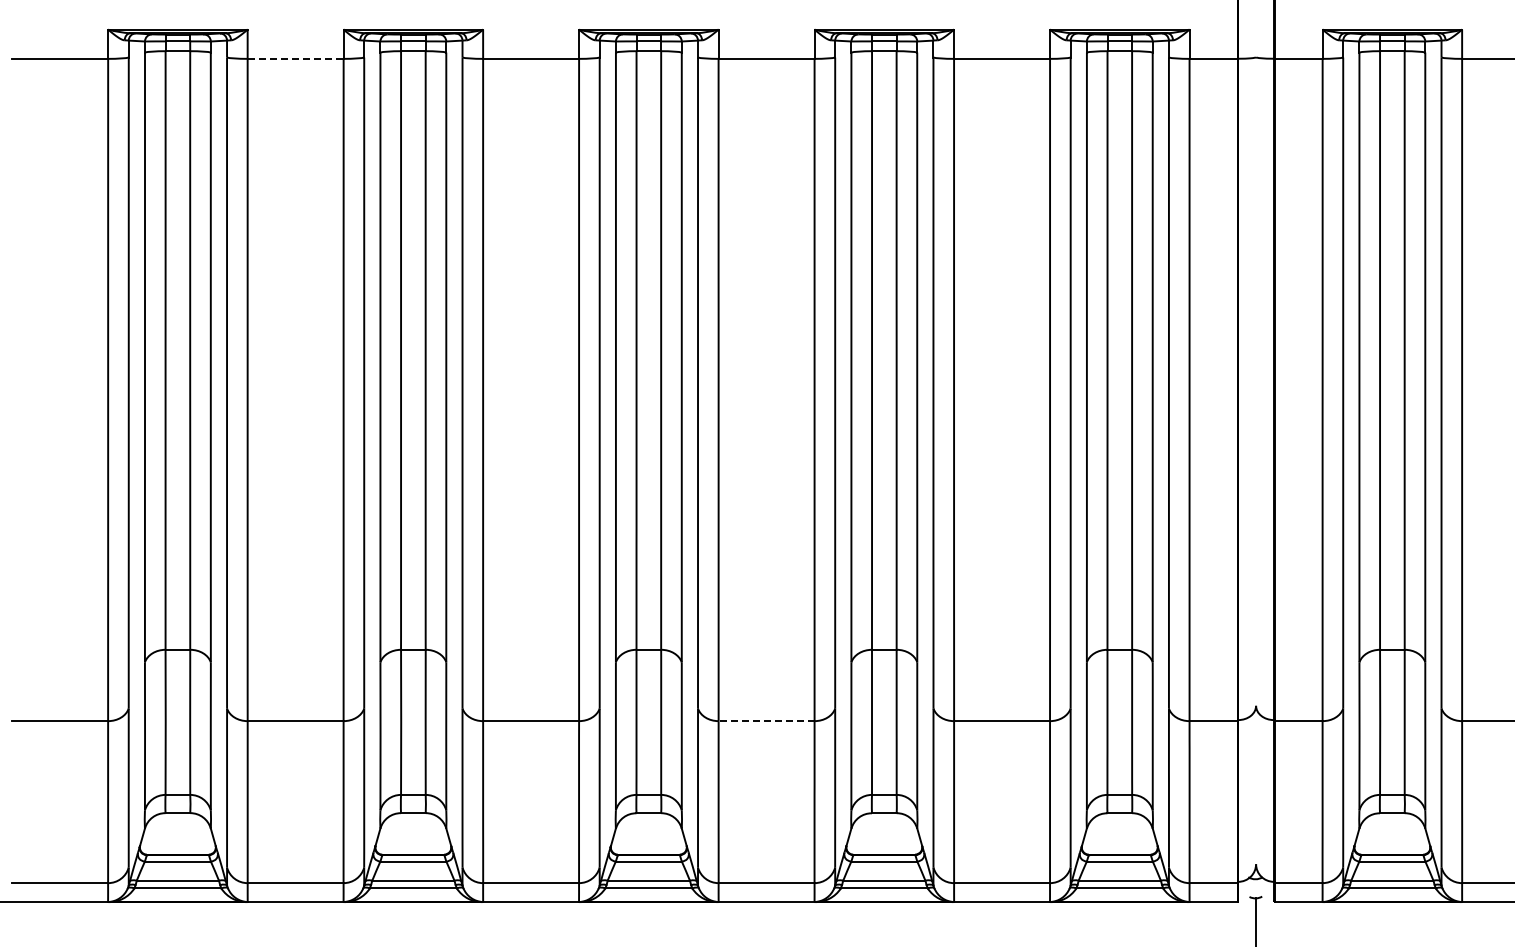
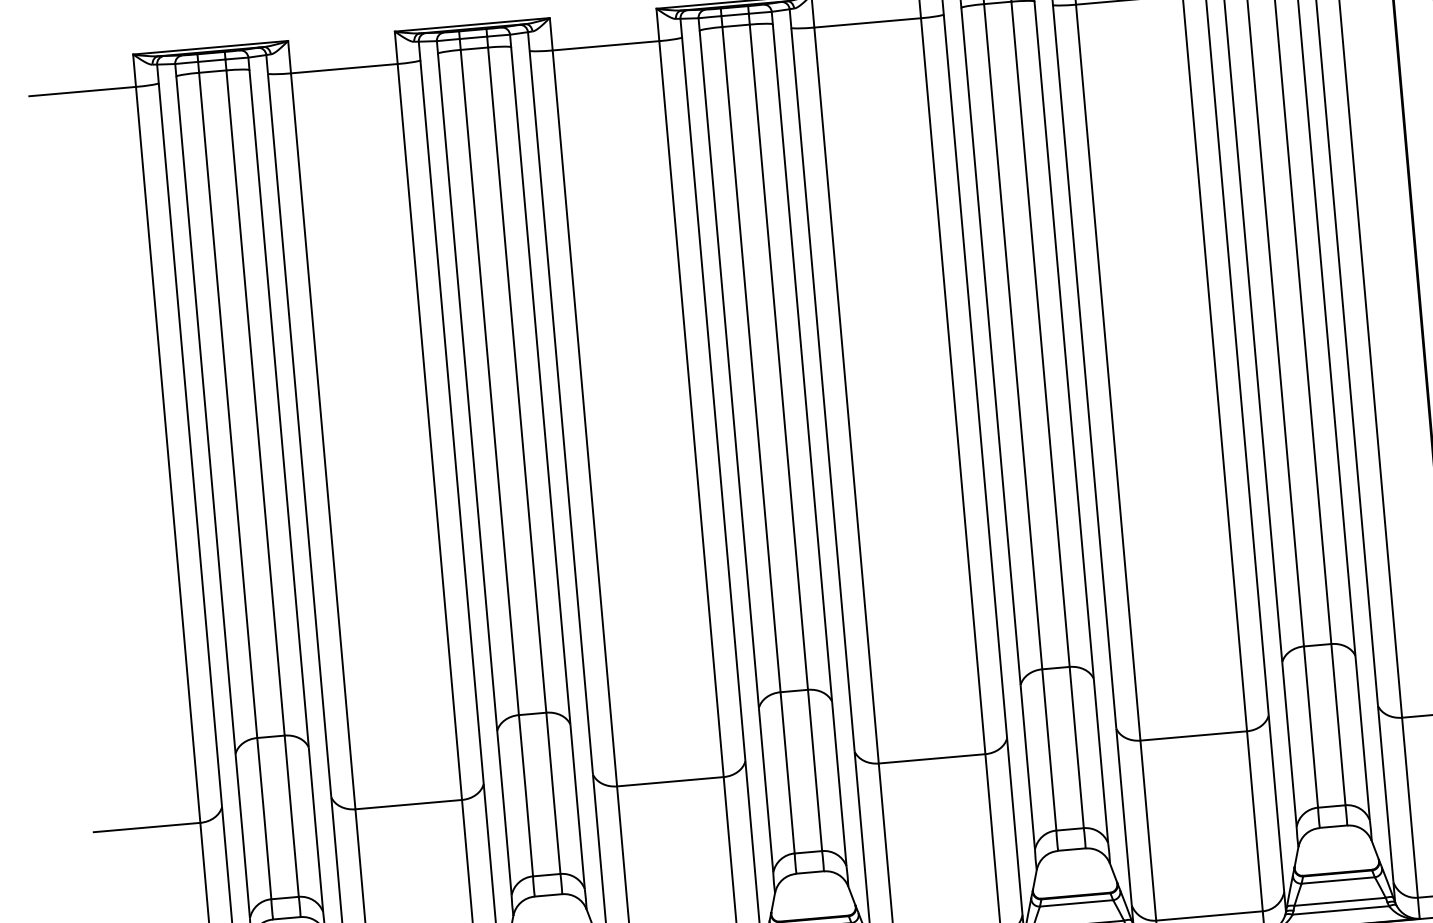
line: (295, 58) -> (344, 68), dashed -> solid
line: (766, 721) -> (932, 759), dashed -> solid

